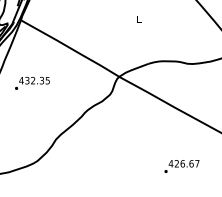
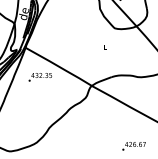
text: (31, 83) -> (39, 77), moved

